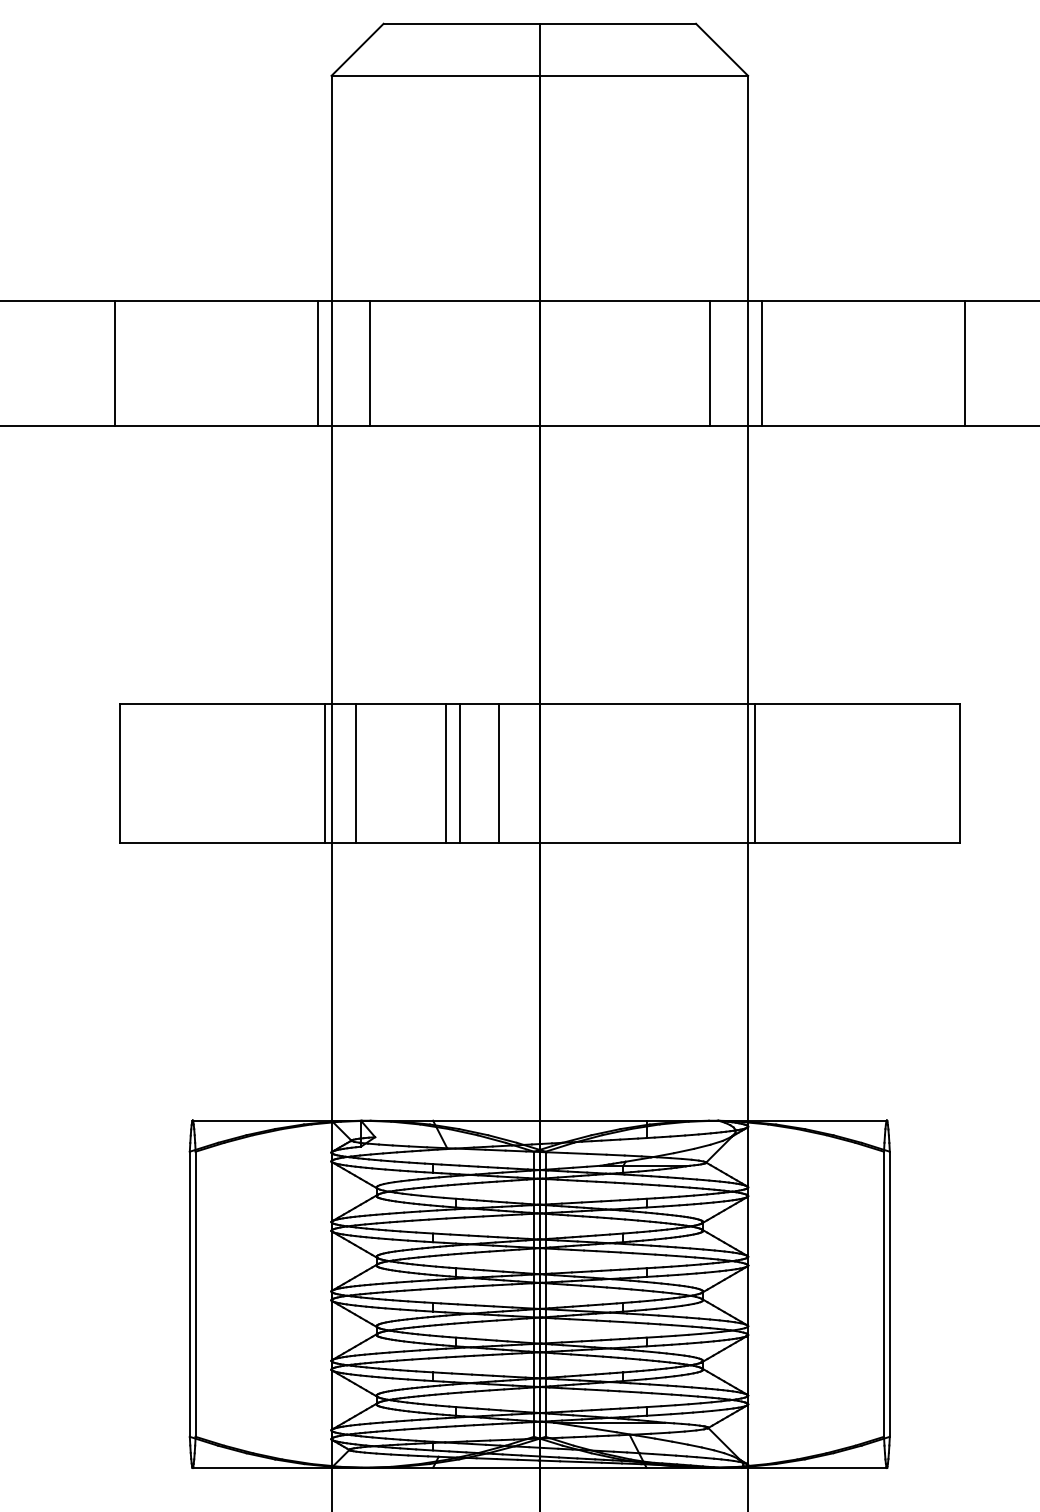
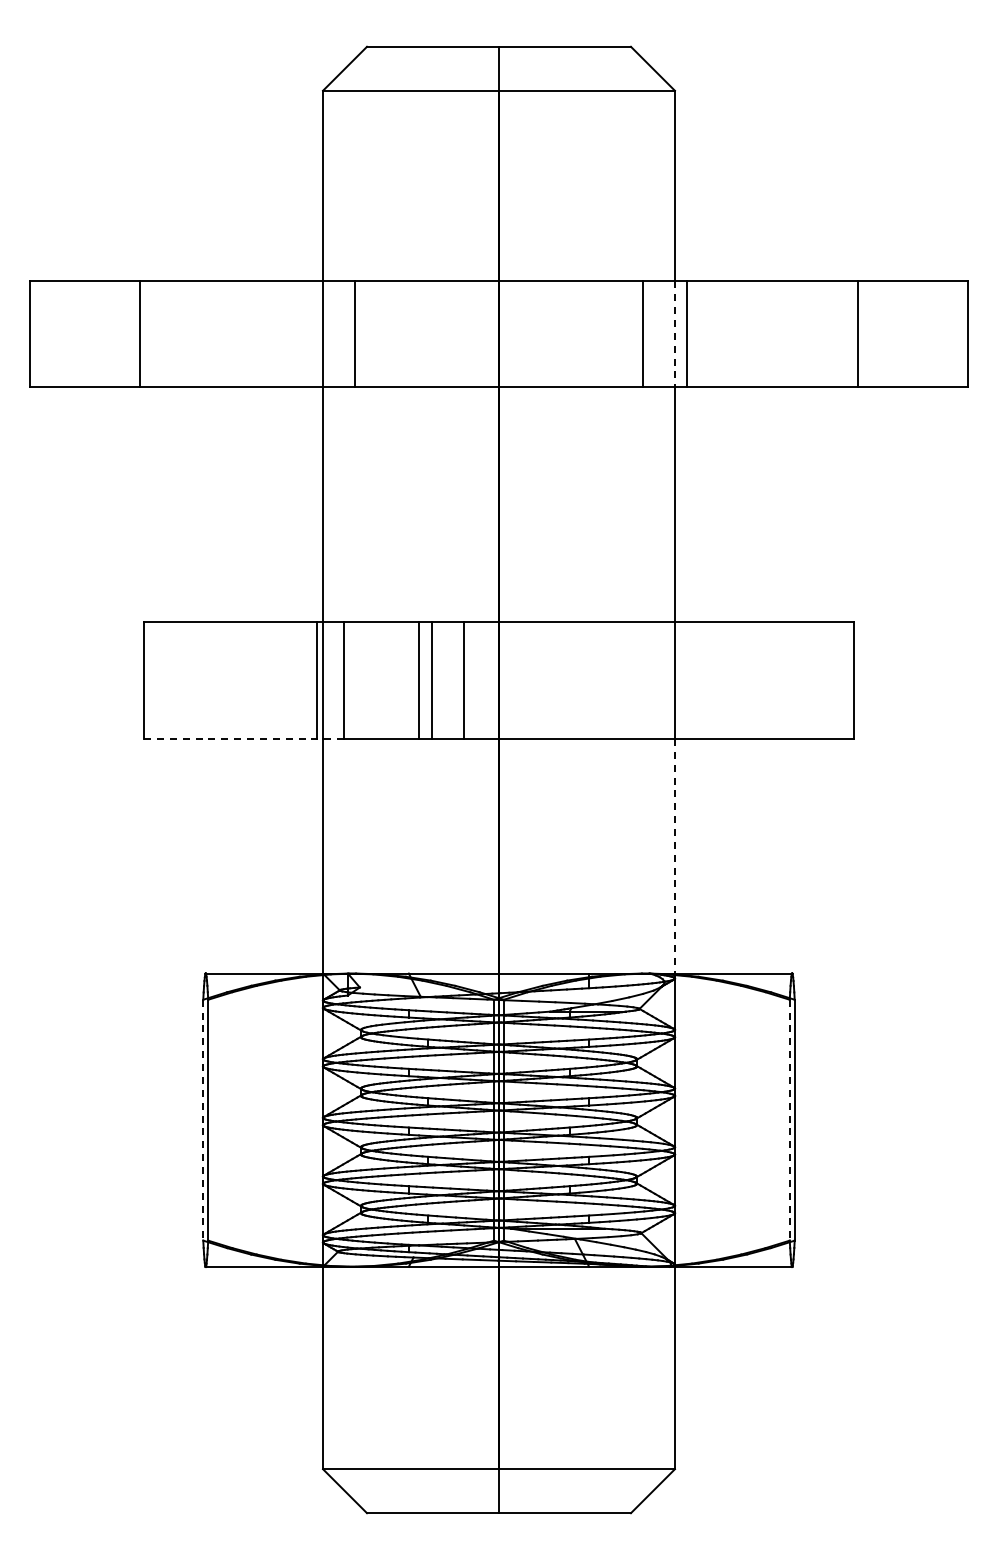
line: (317, 364) -> (311, 334), removed
line: (747, 364) -> (674, 334), solid -> dashed
line: (754, 772) -> (680, 679), removed
line: (237, 842) -> (243, 738), solid -> dashed
line: (747, 982) -> (674, 856), solid -> dashed
line: (190, 1294) -> (203, 1120), solid -> dashed
line: (883, 1294) -> (789, 1120), solid -> dashed

